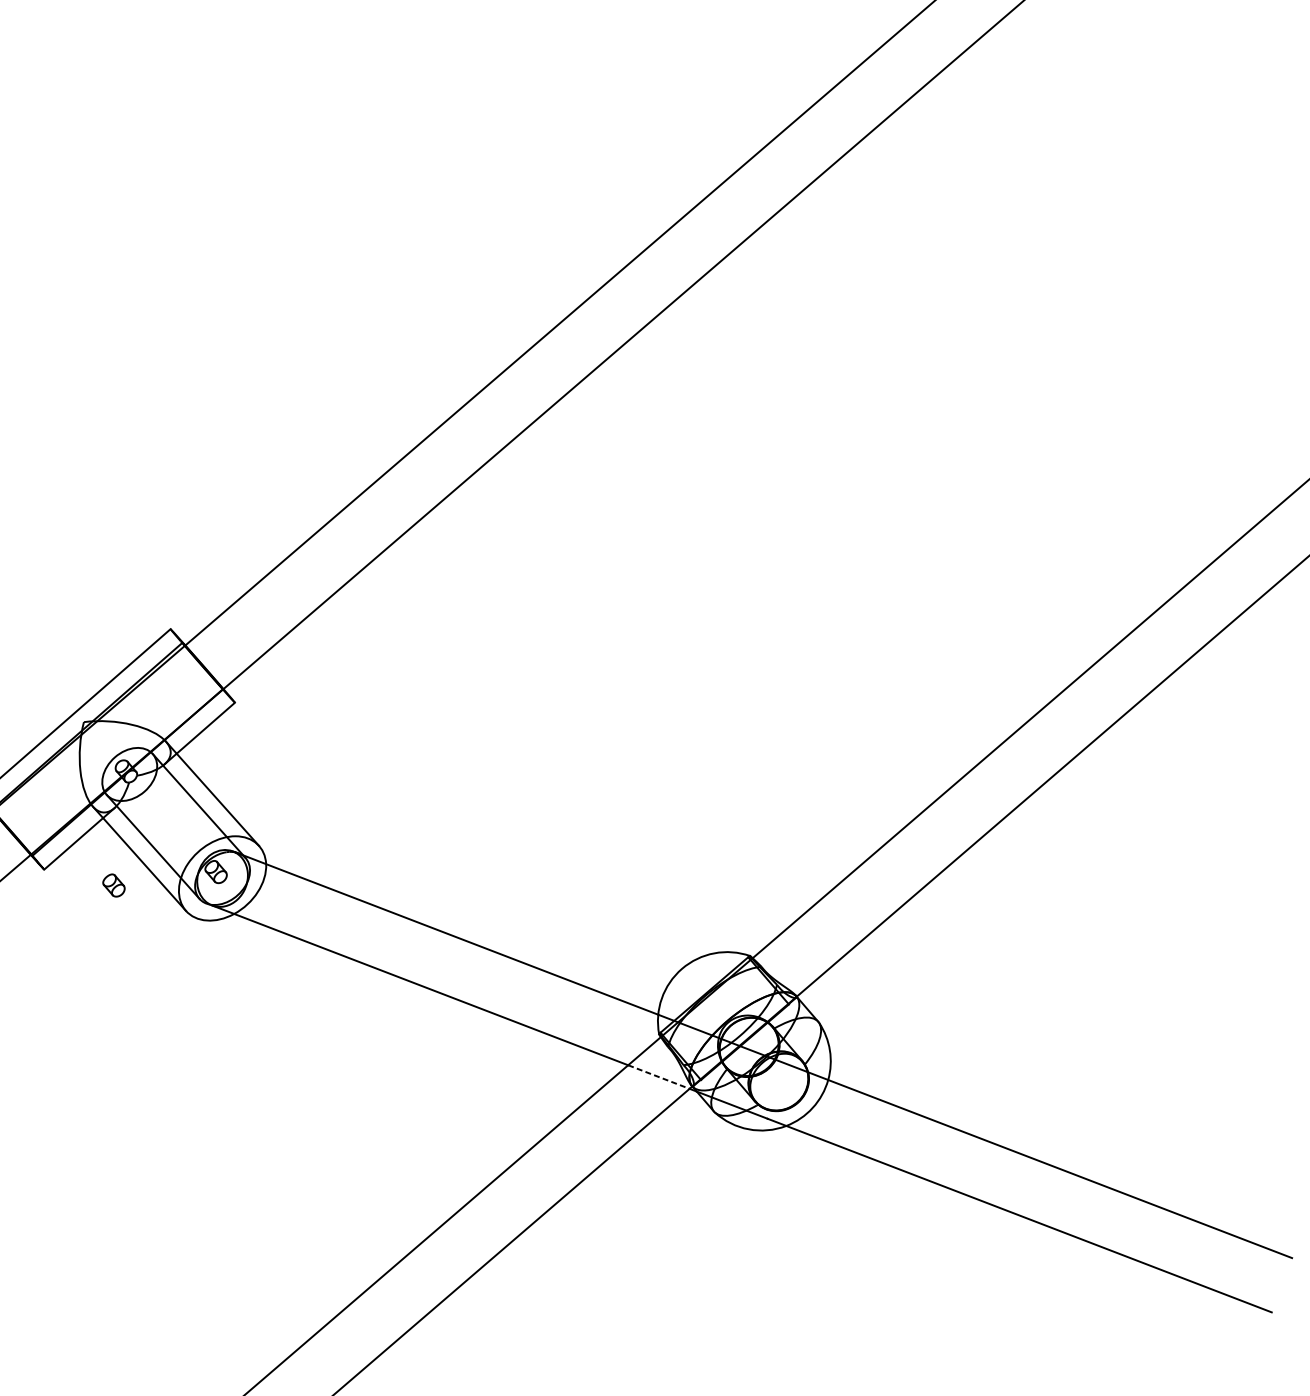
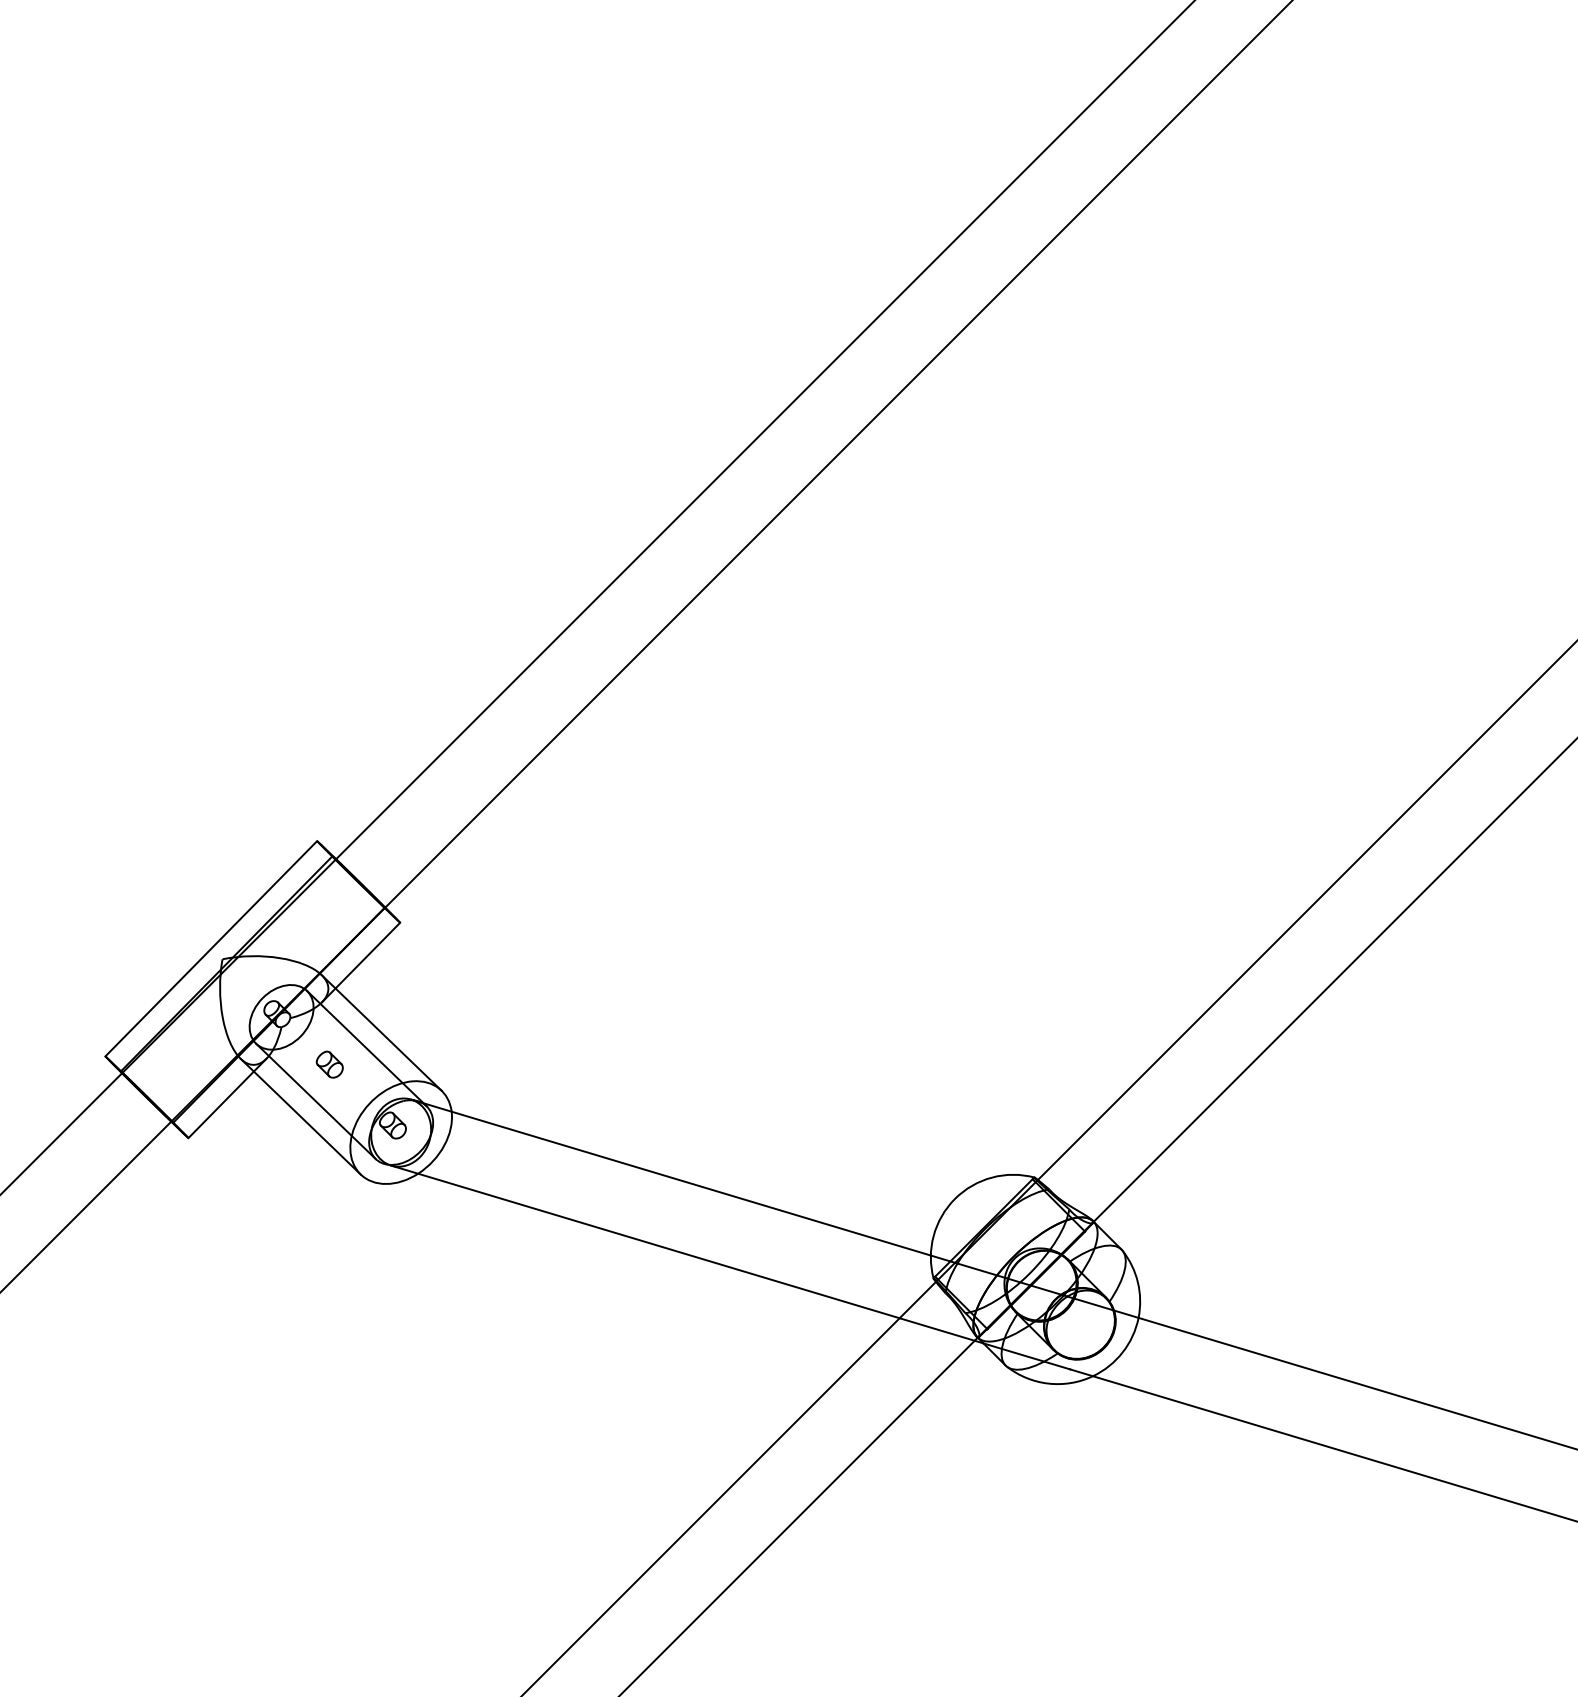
part: (113, 885) -> (329, 1064), moved
line: (659, 1077) -> (937, 1329), dashed -> solid

